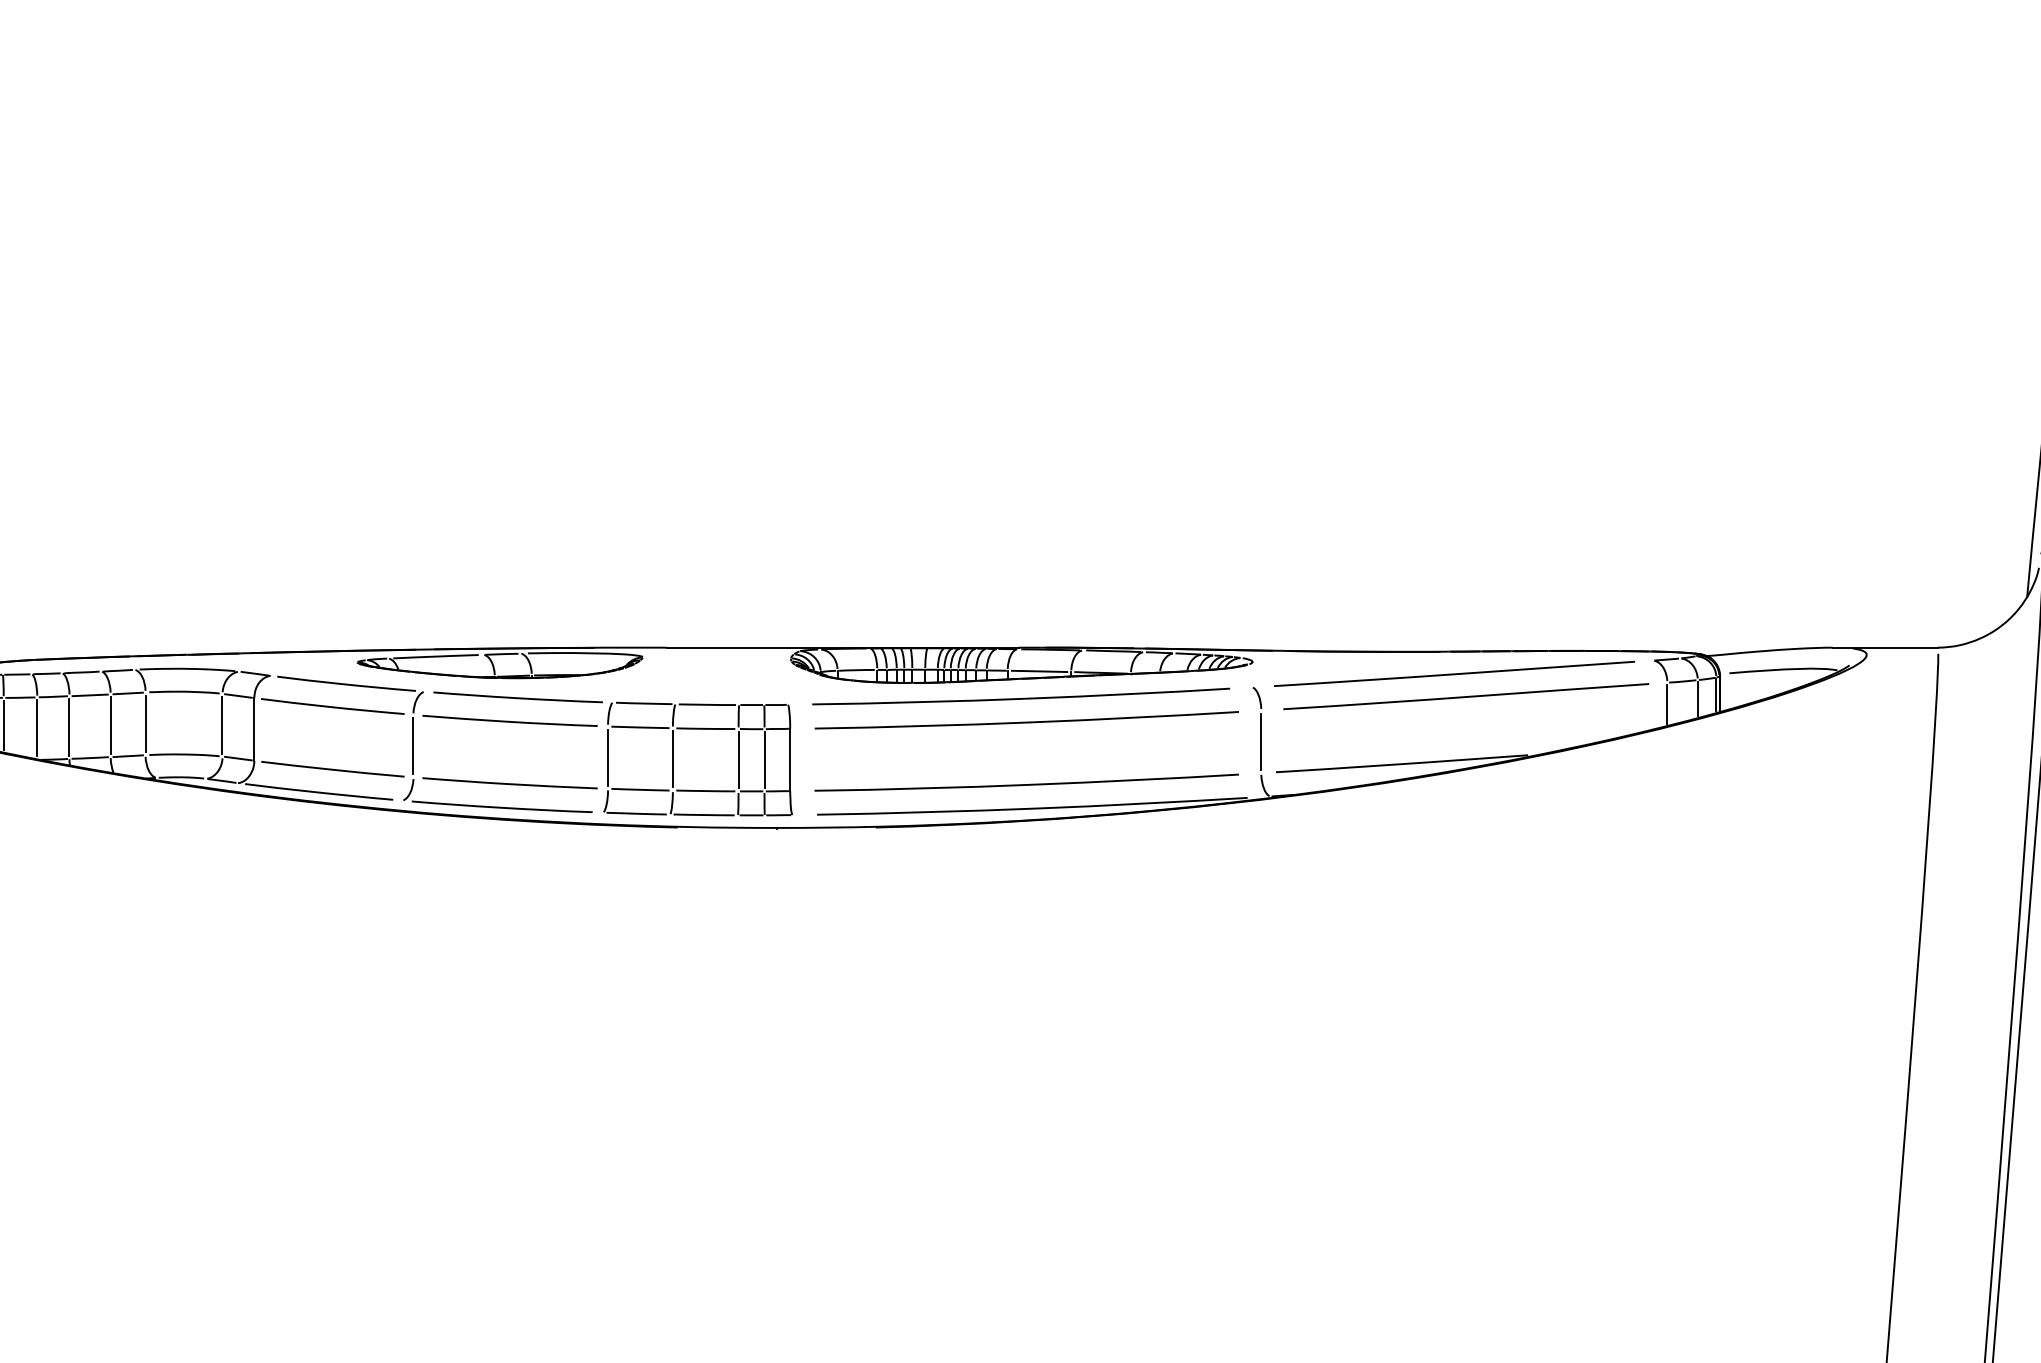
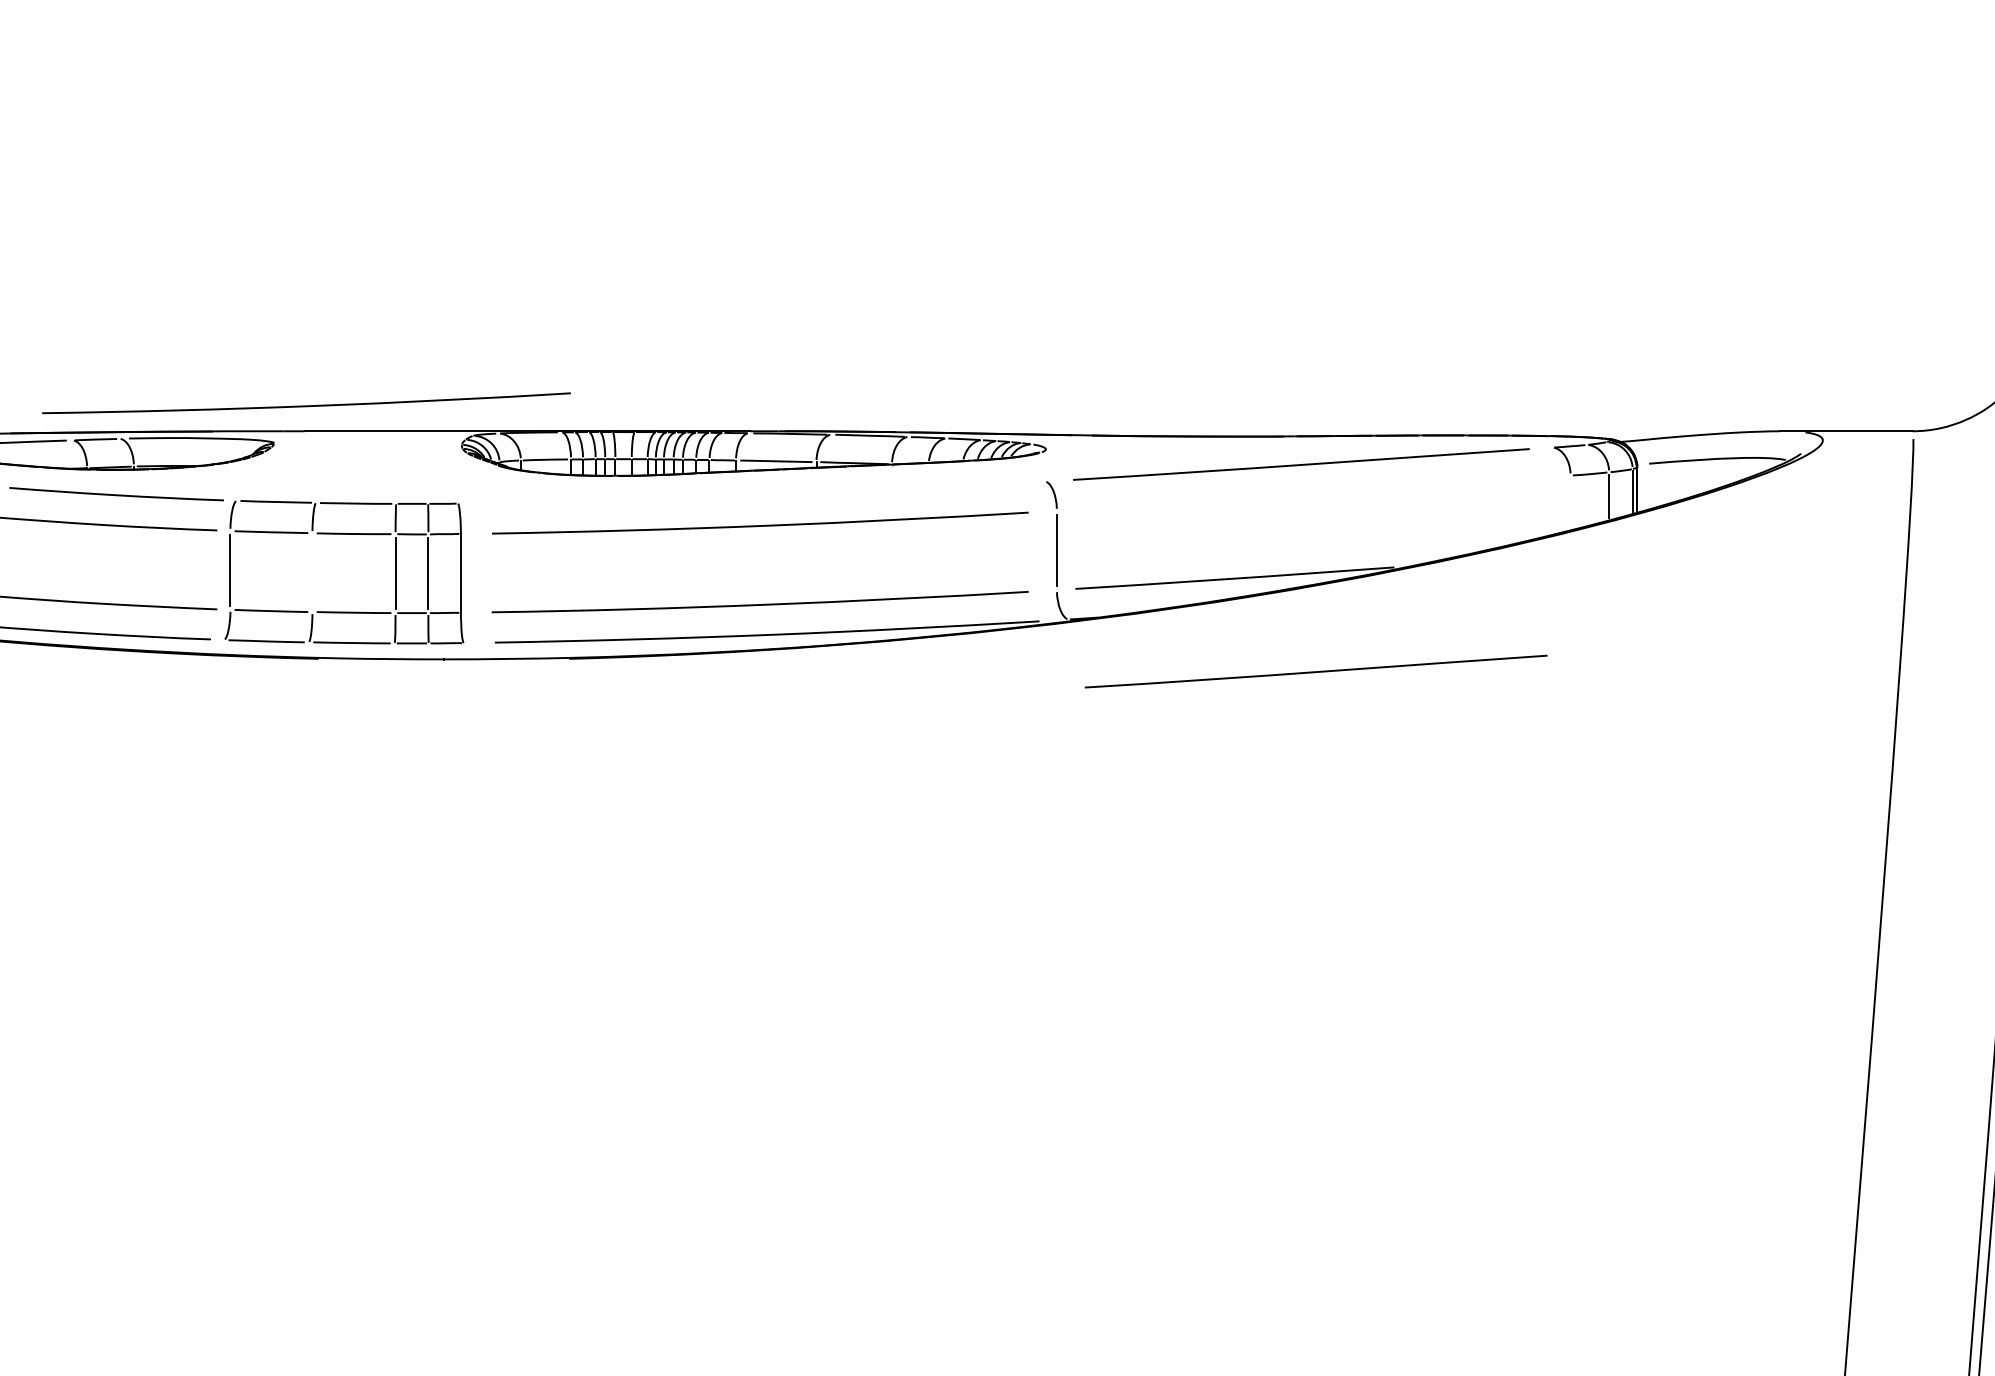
line: (1466, 696) -> (1316, 671), moved
curve: (1021, 698) -> (306, 405), moved
line: (1667, 703) -> (1570, 501), removed
line: (672, 759) -> (311, 572), removed

